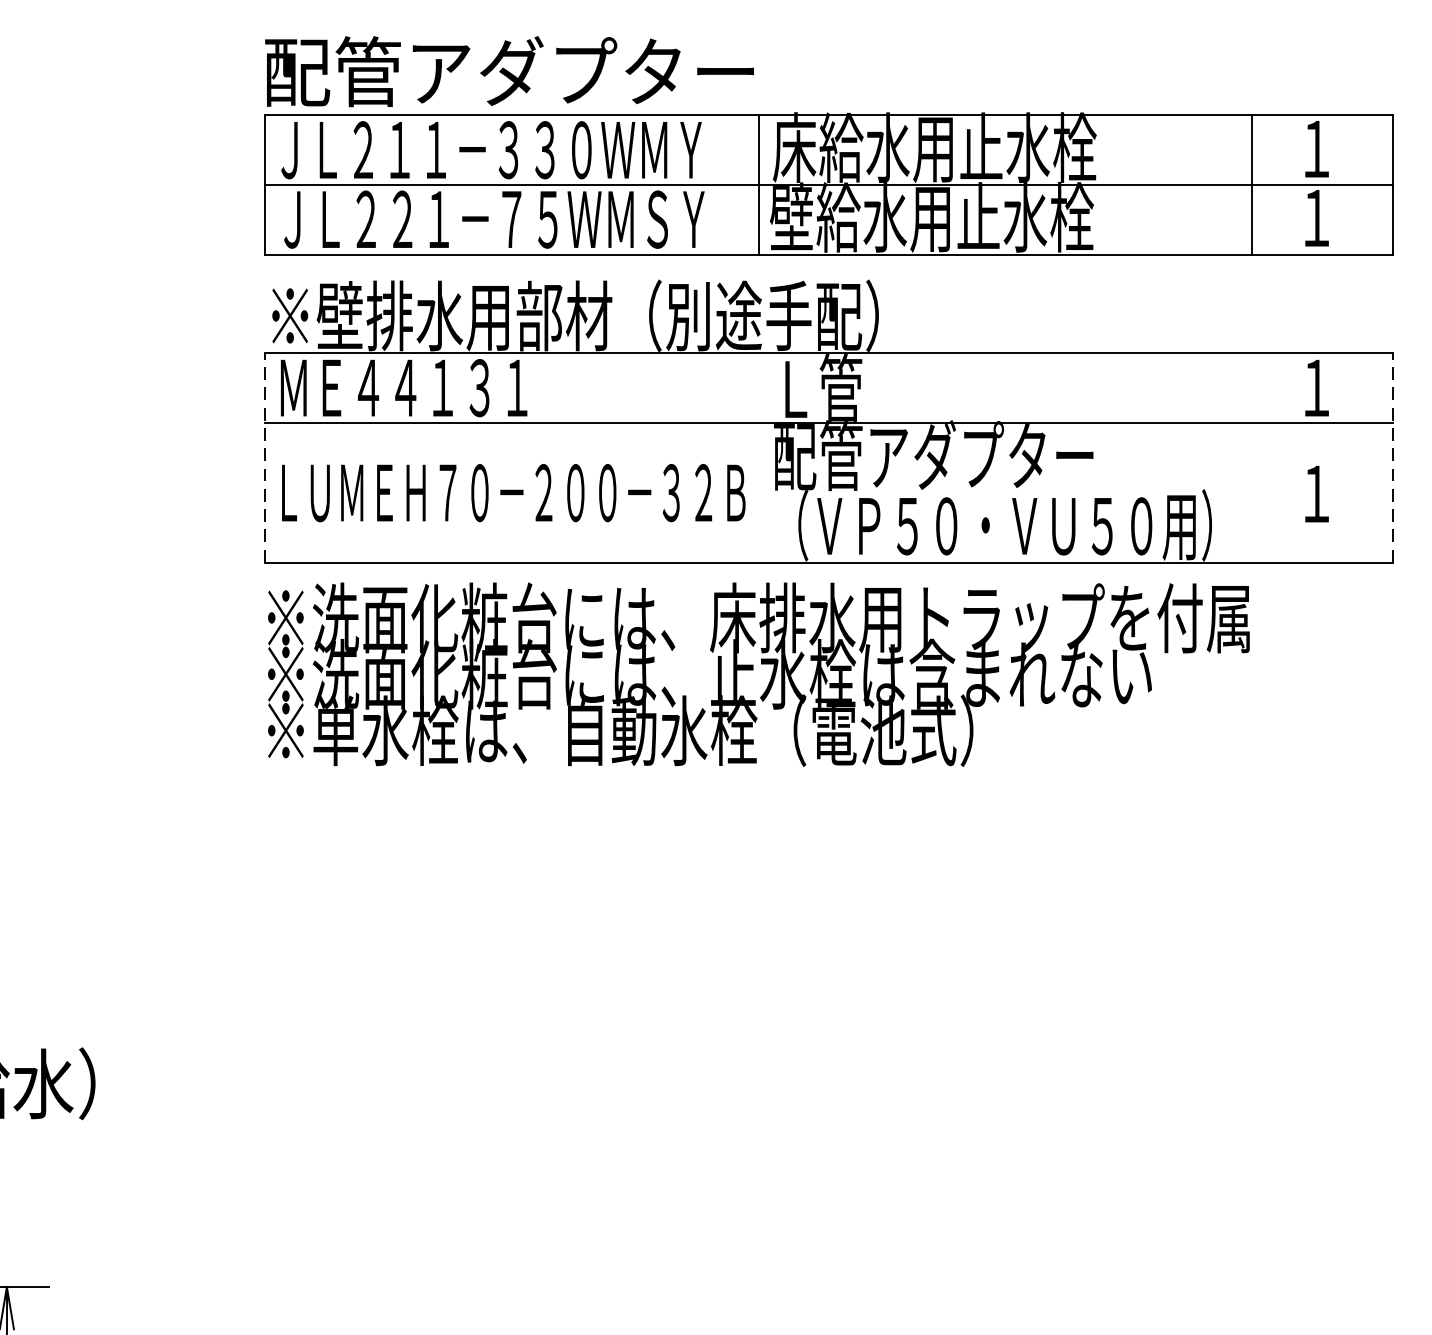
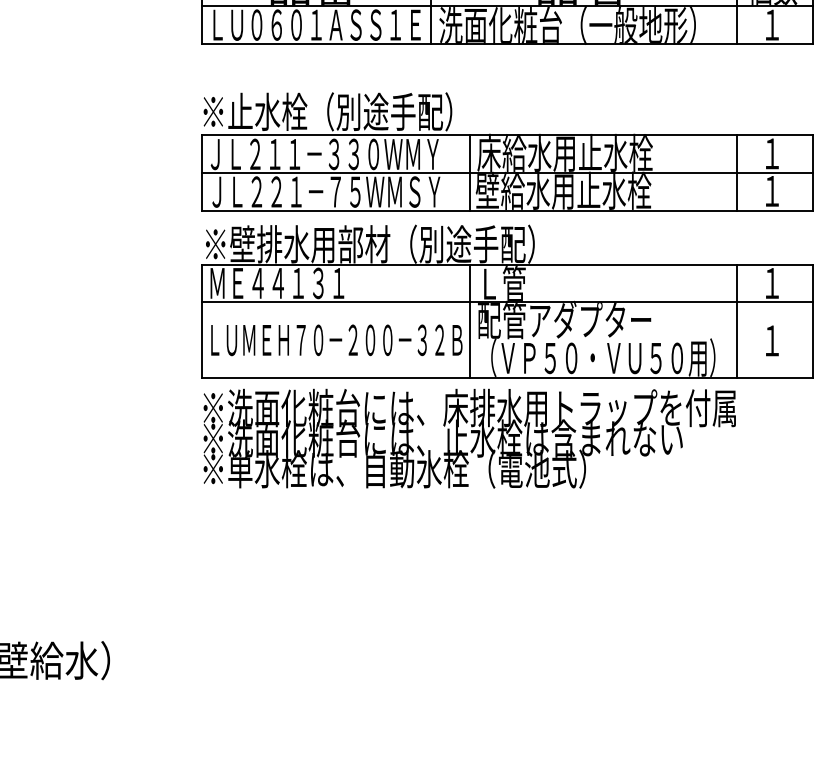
text: (509, 71) -> (334, 111), 配管アダプター -> ※止水栓（別途手配）
line: (265, 458) -> (202, 321), dashed -> solid
line: (758, 458) -> (469, 321), added
line: (1252, 458) -> (737, 321), added
line: (1392, 458) -> (813, 321), dashed -> solid

